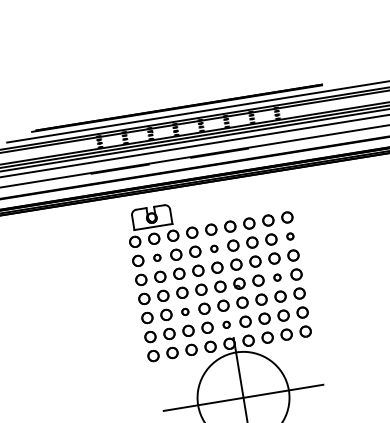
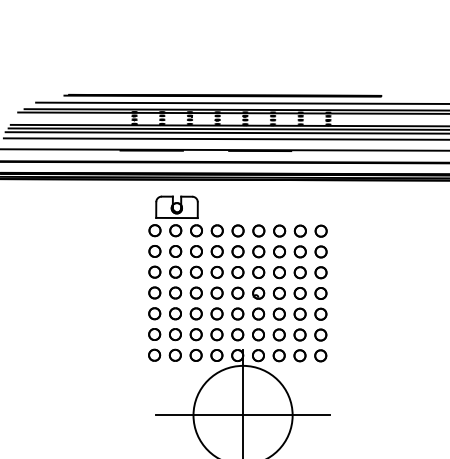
part: (289, 236) -> (320, 251), size x1.67
part: (213, 248) -> (237, 251), size x1.67
part: (157, 257) -> (175, 251), size x1.67
part: (276, 277) -> (299, 293), size x1.67
part: (184, 311) -> (195, 313), size x1.67
part: (226, 324) -> (237, 334), size x1.67

